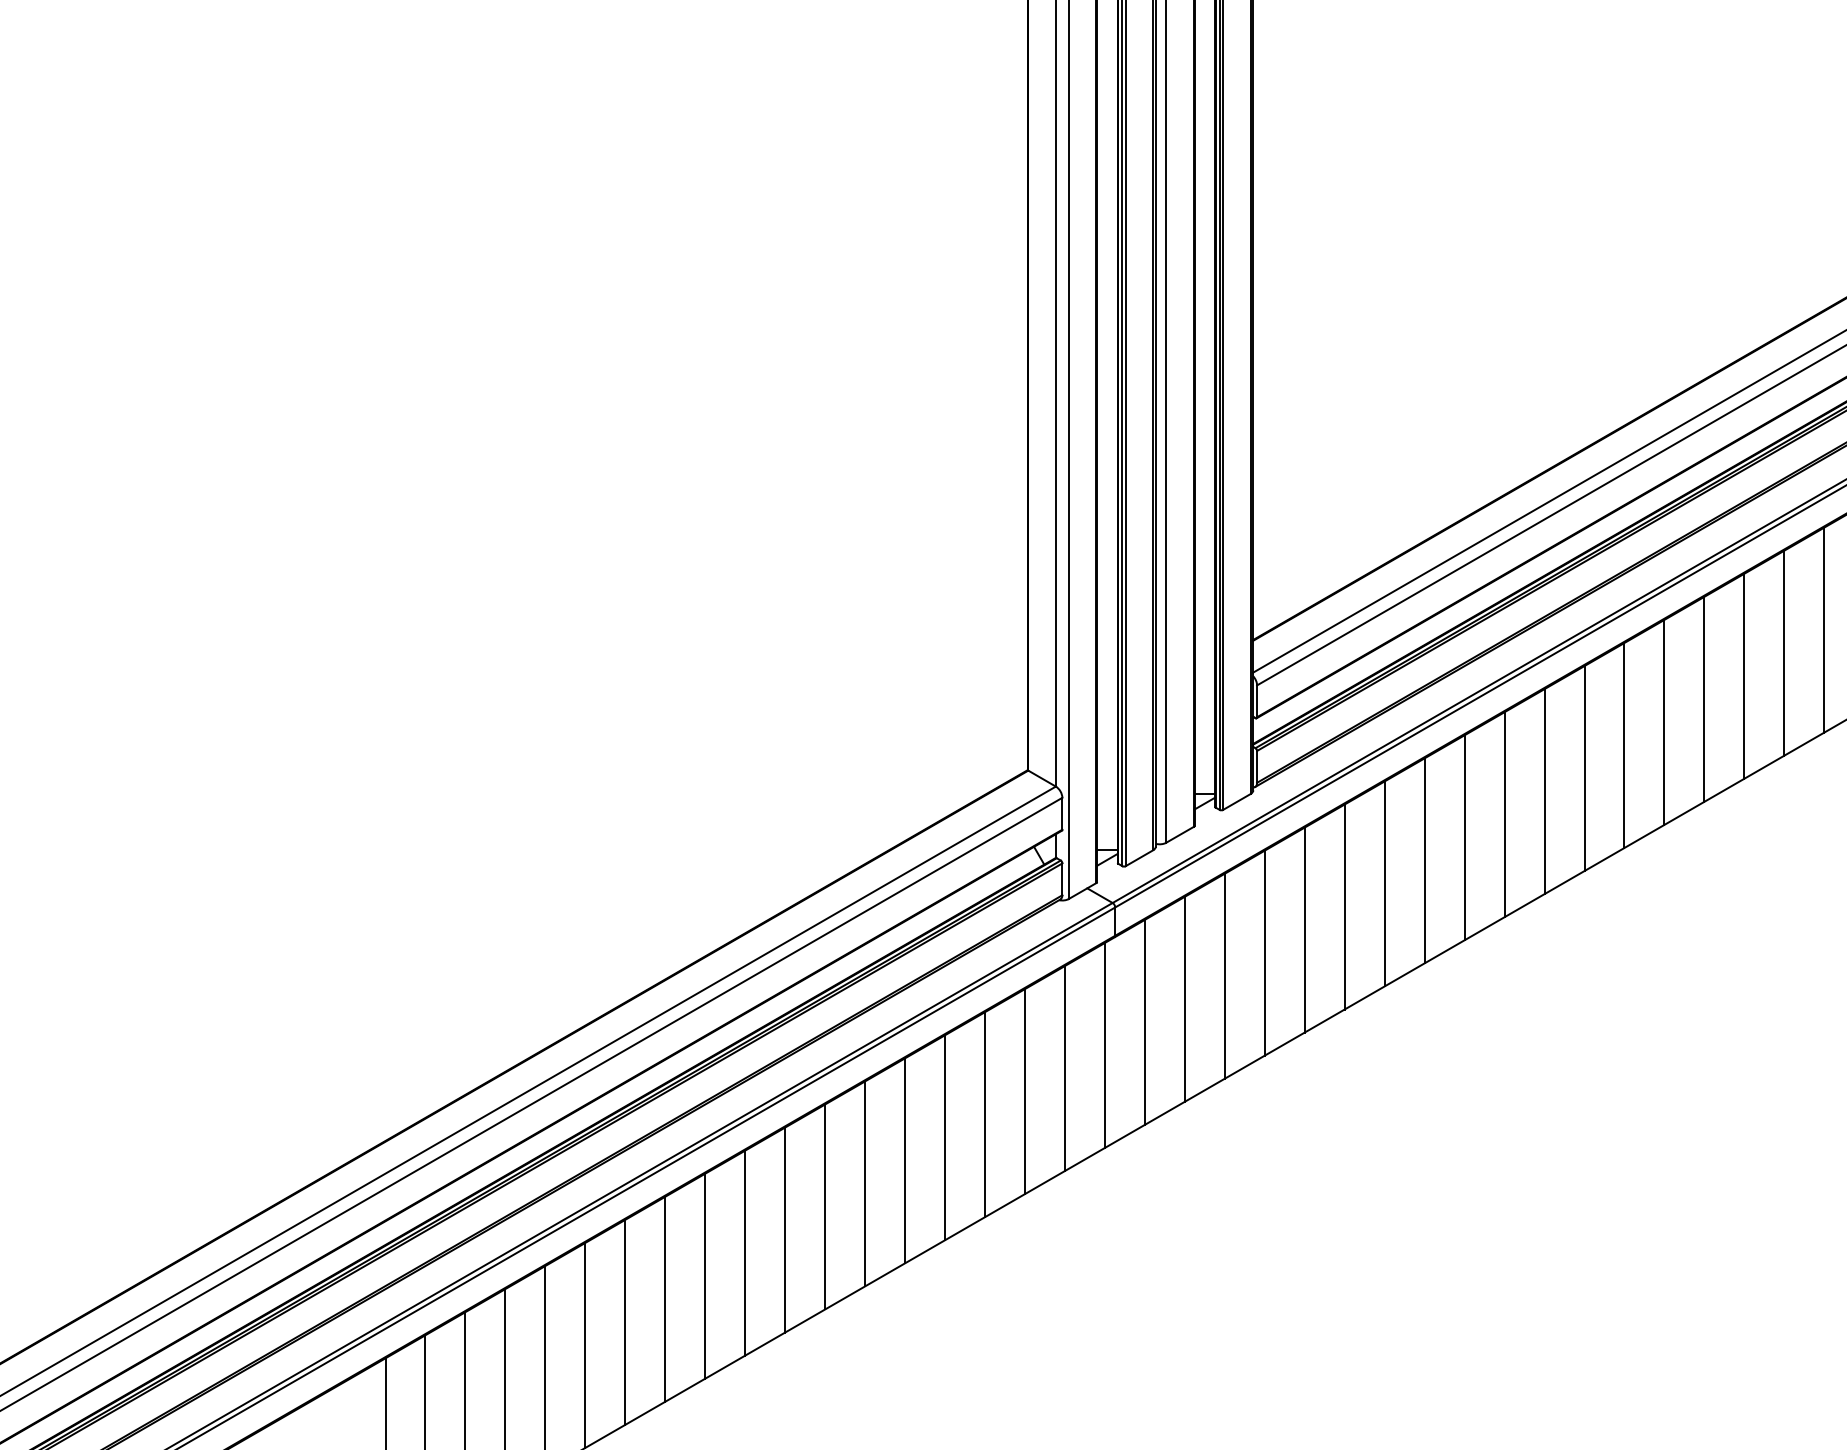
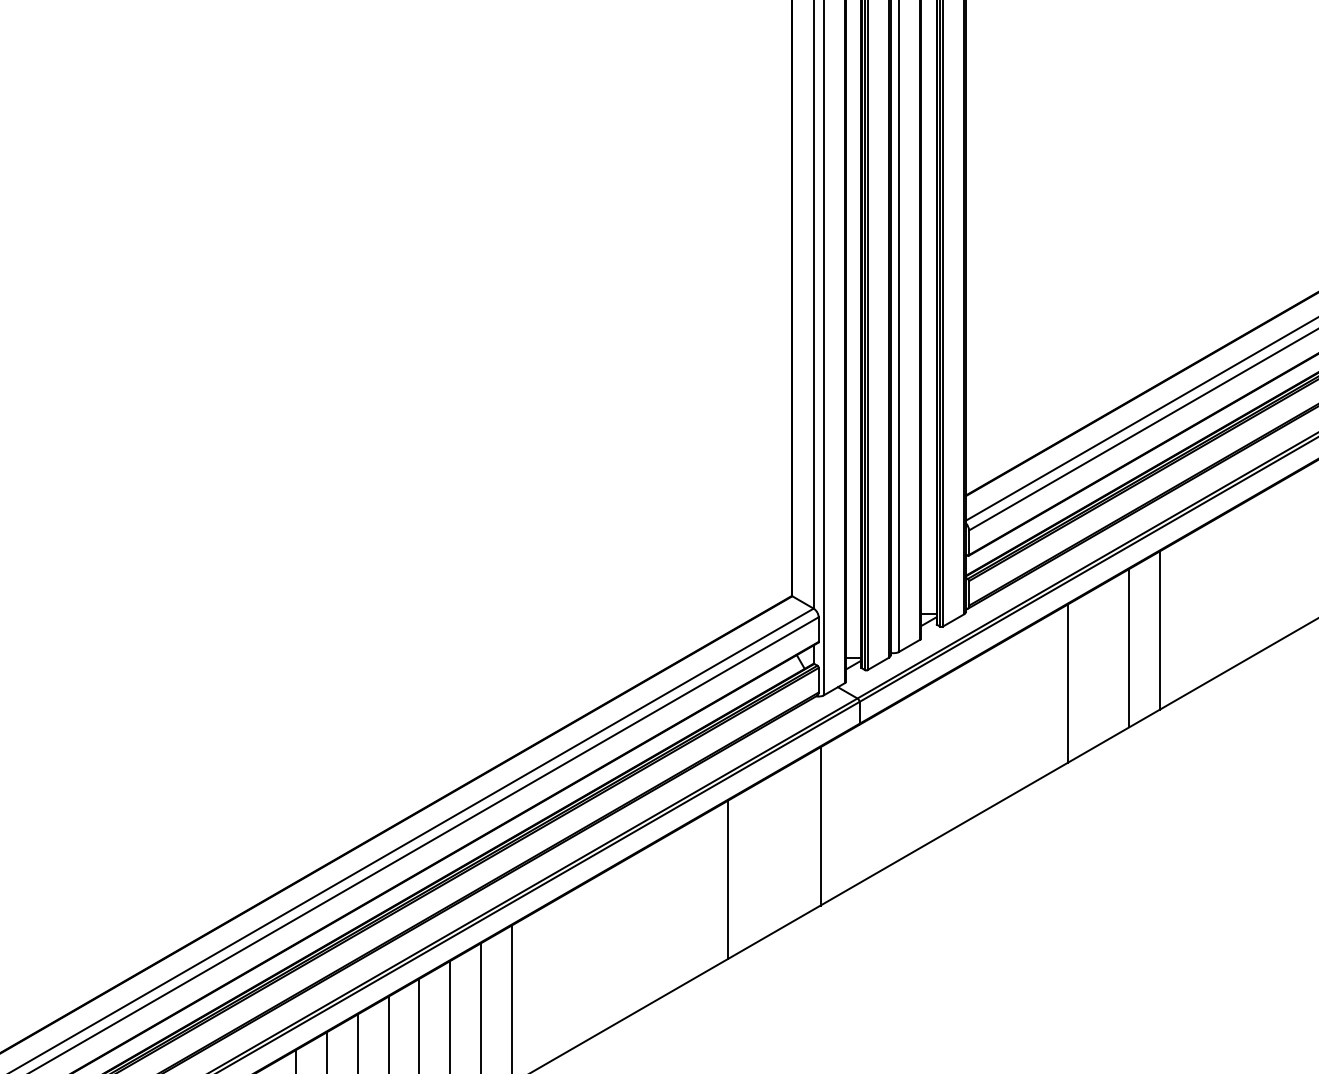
line: (1704, 698) -> (1314, 540), removed
line: (1664, 721) -> (1283, 558), removed
line: (1624, 745) -> (1252, 576), removed
line: (1584, 768) -> (1221, 594), removed
line: (1544, 791) -> (1191, 612), removed
line: (1424, 860) -> (1098, 665), removed
line: (1344, 906) -> (1036, 701), removed
line: (1304, 929) -> (1005, 718), removed
line: (1264, 952) -> (974, 736), removed
line: (1224, 975) -> (943, 754), removed
line: (1184, 998) -> (913, 772), removed
line: (1144, 1021) -> (882, 790), removed
line: (1104, 1044) -> (851, 807), removed
line: (1024, 1091) -> (789, 844), removed
line: (985, 1114) -> (759, 861), removed
line: (905, 1160) -> (697, 897), removed
line: (865, 1183) -> (666, 915), removed
line: (825, 1206) -> (635, 932), removed
line: (785, 1229) -> (604, 950), removed
line: (745, 1252) -> (573, 968), removed
line: (705, 1275) -> (543, 986), removed

